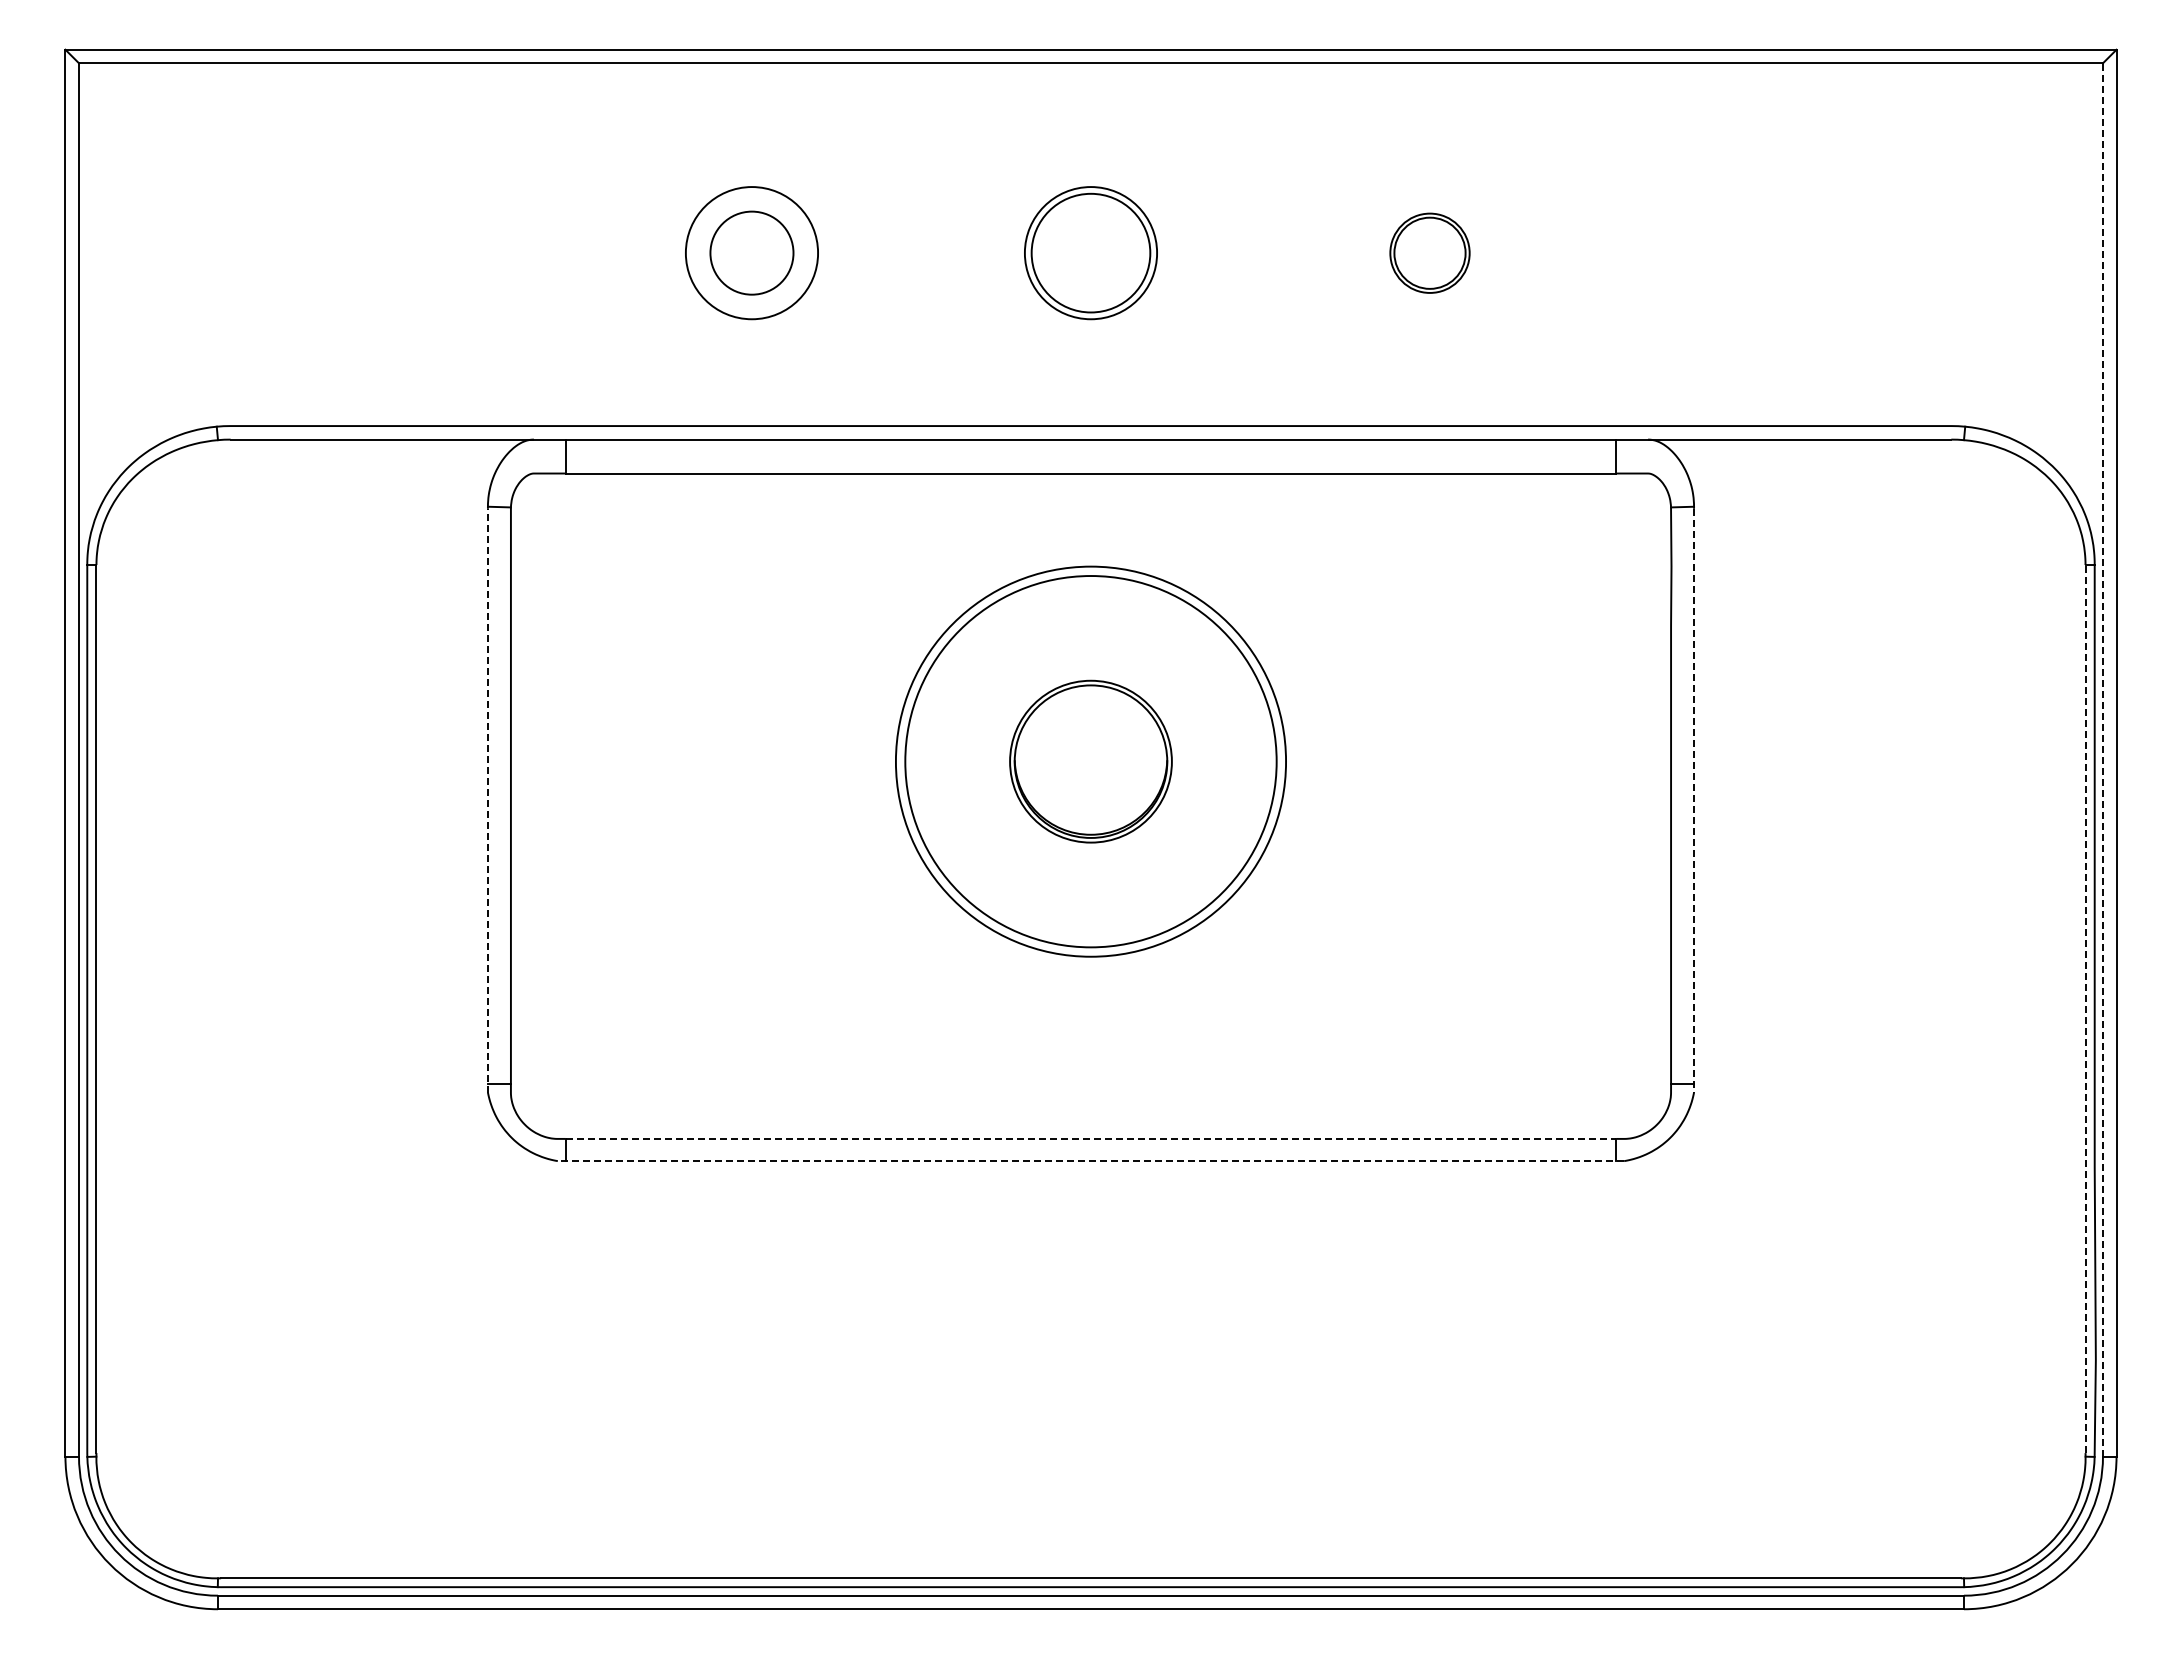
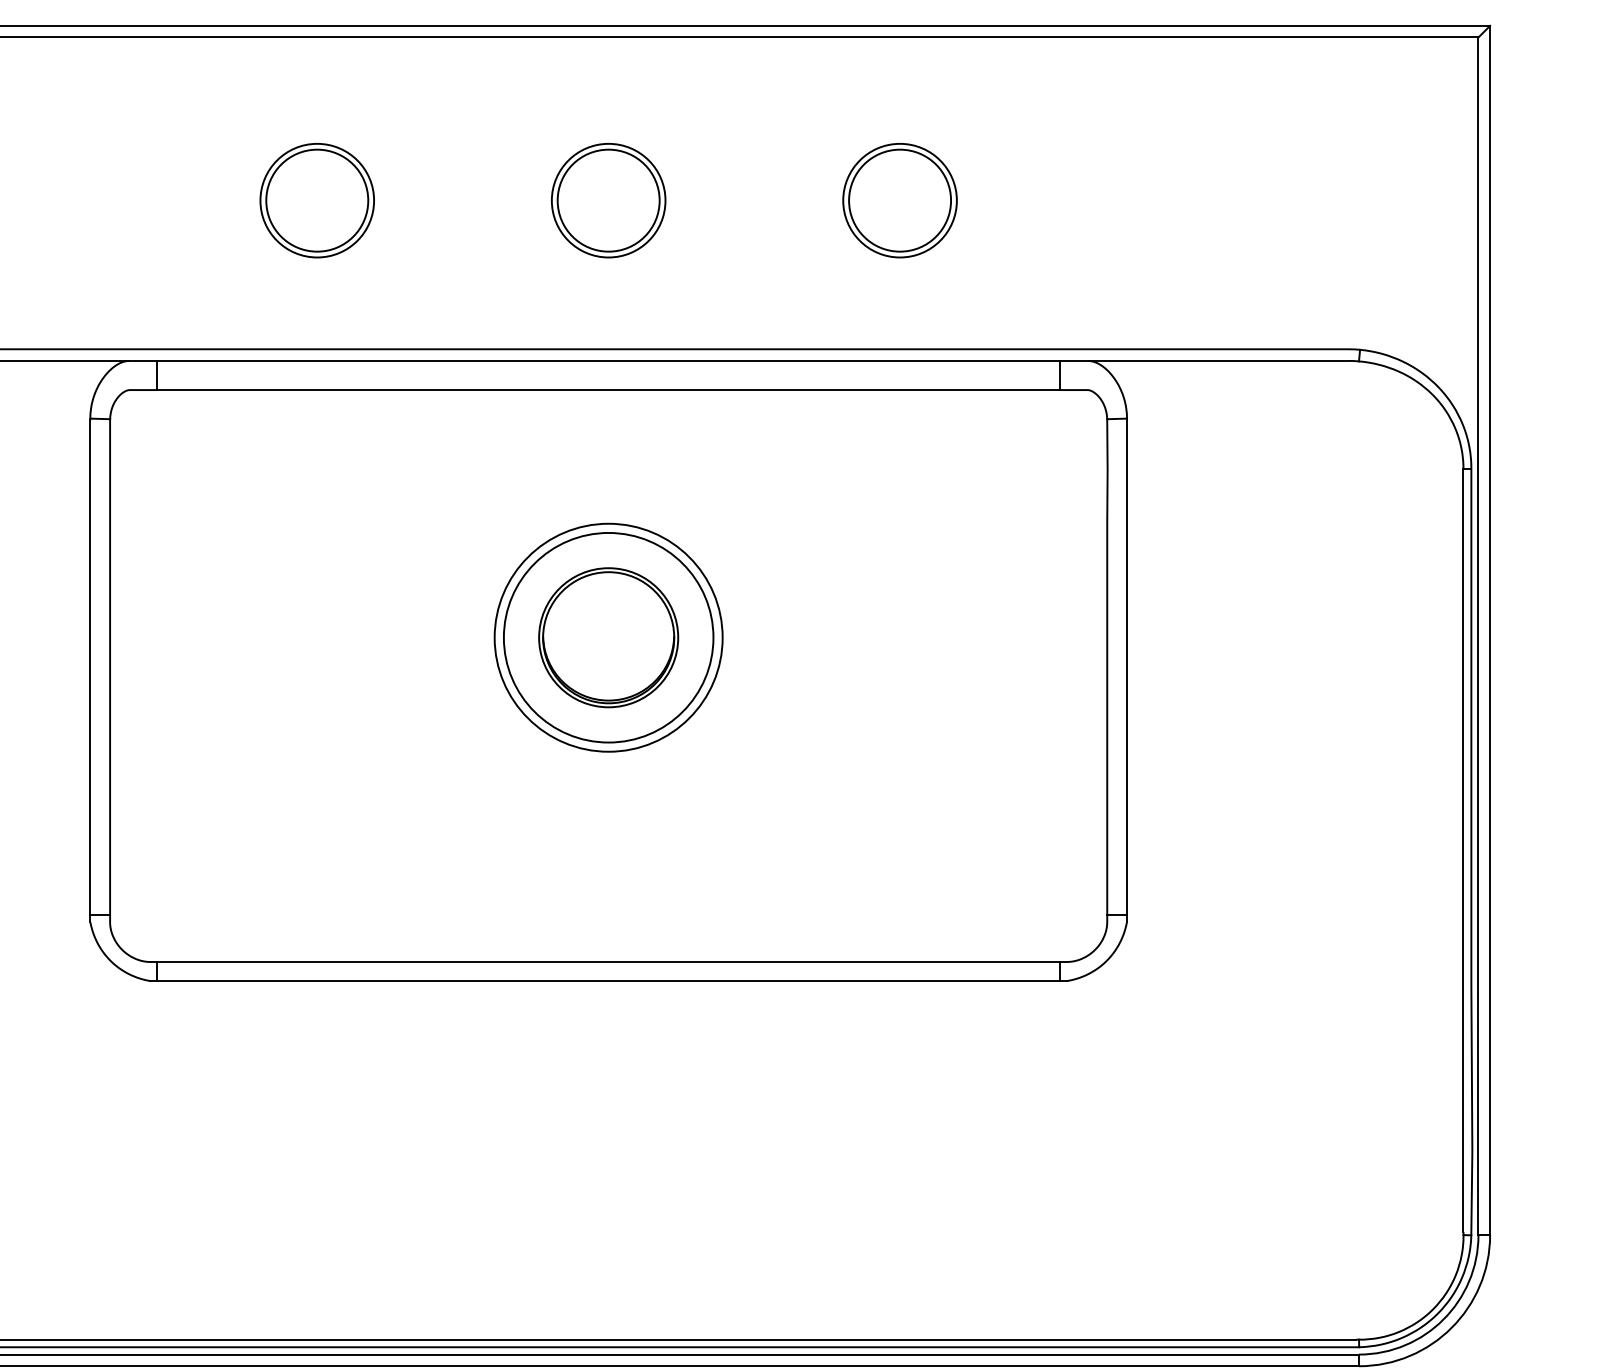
circle: (751, 252) -> (316, 200), size x1.43
part: (1429, 253) -> (899, 200), size x1.67
line: (2102, 760) -> (1478, 636), dashed -> solid
circle: (1090, 761) -> (608, 637), size x0.62
circle: (1090, 761) -> (608, 637), size x0.71
line: (487, 800) -> (89, 671), dashed -> solid
line: (1694, 800) -> (1127, 671), dashed -> solid
line: (2085, 1008) -> (1463, 849), dashed -> solid
line: (1091, 1138) -> (609, 961), dashed -> solid
line: (1090, 1161) -> (608, 981), dashed -> solid

